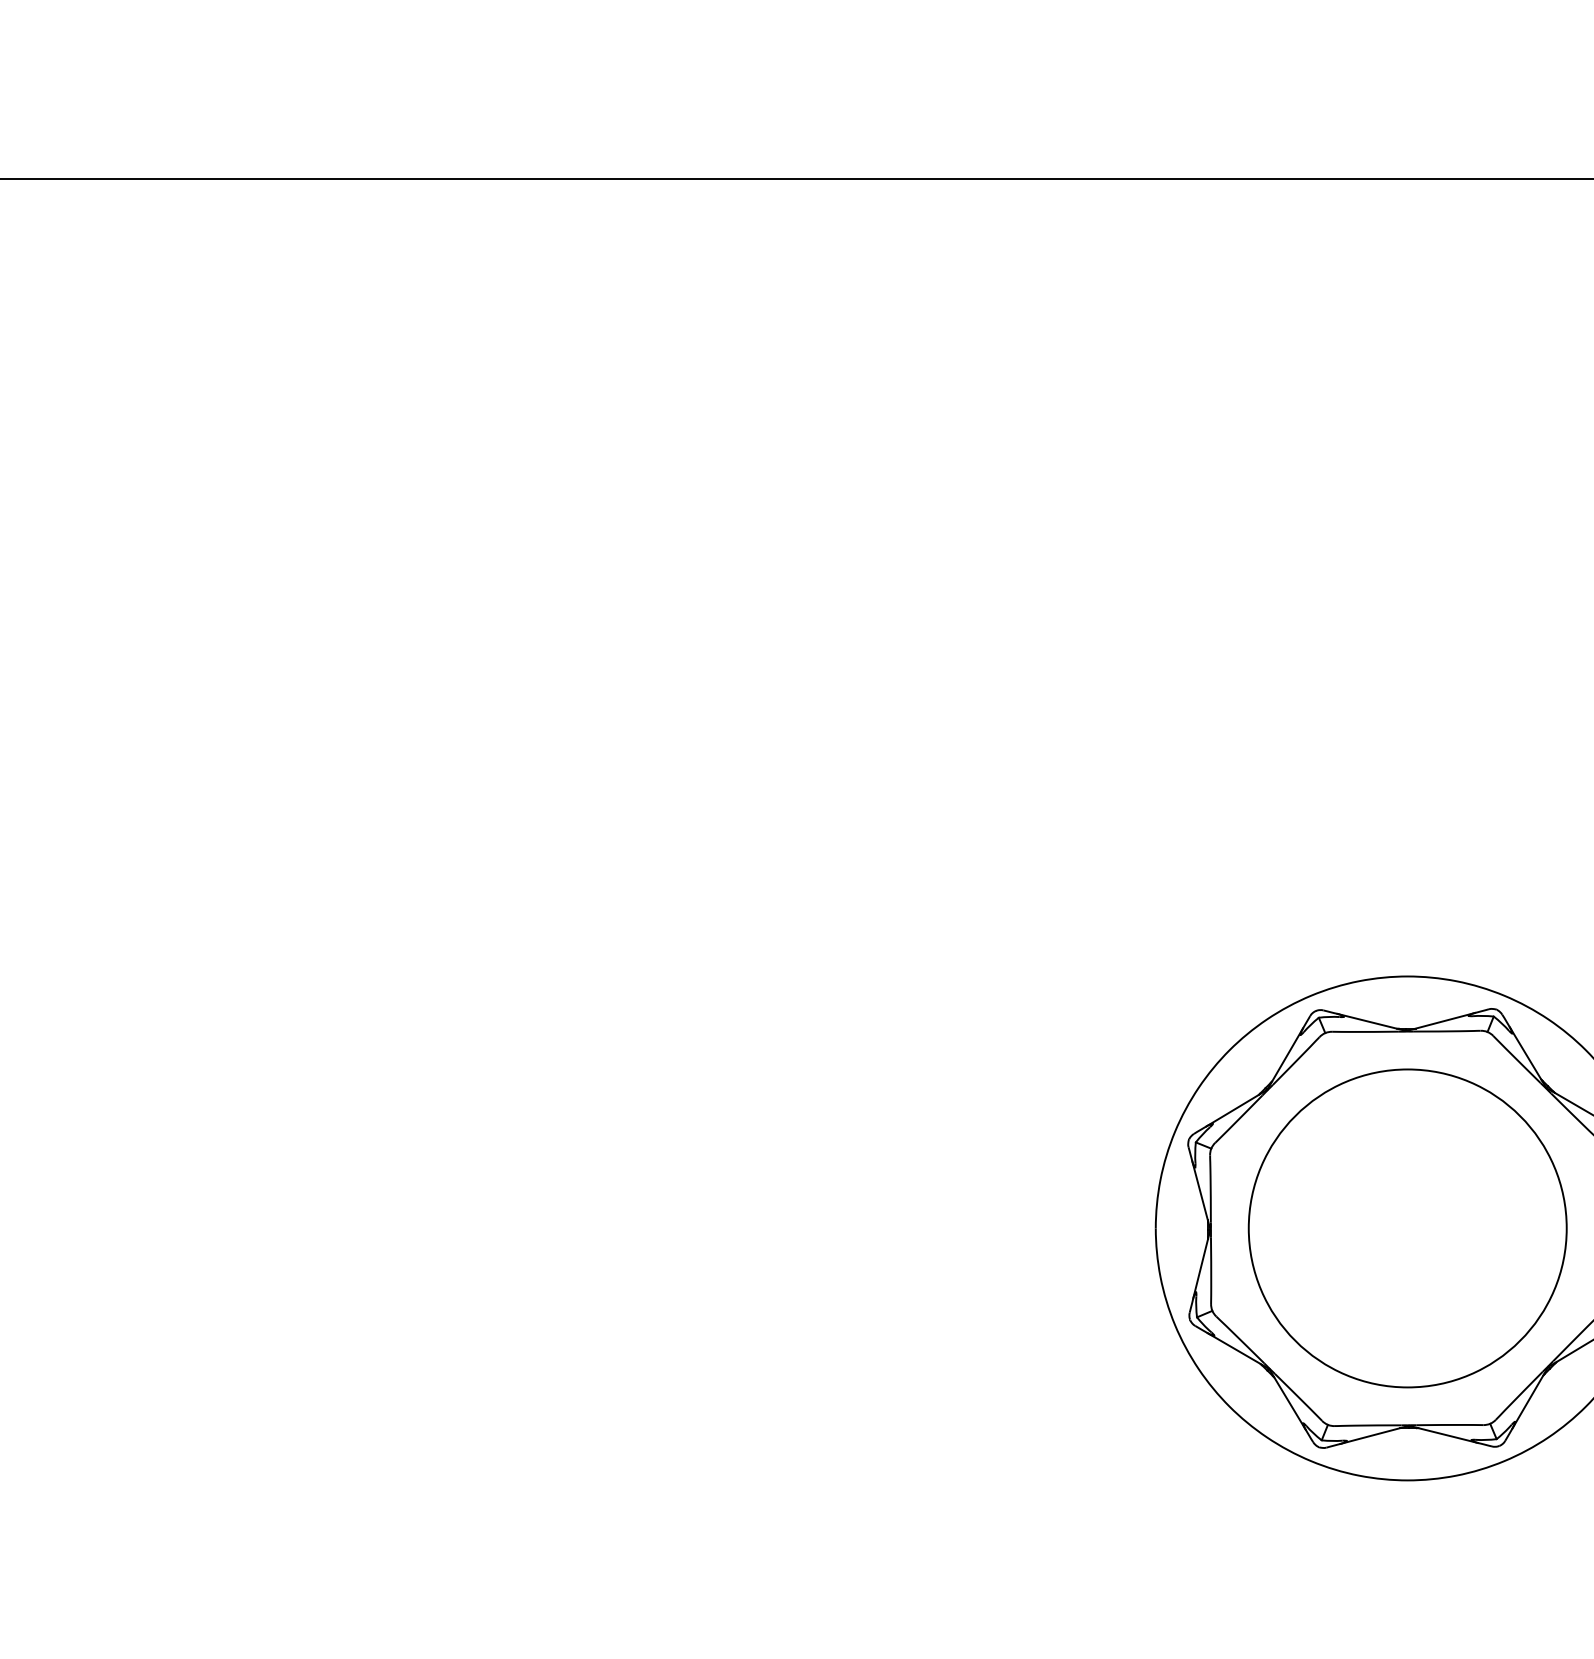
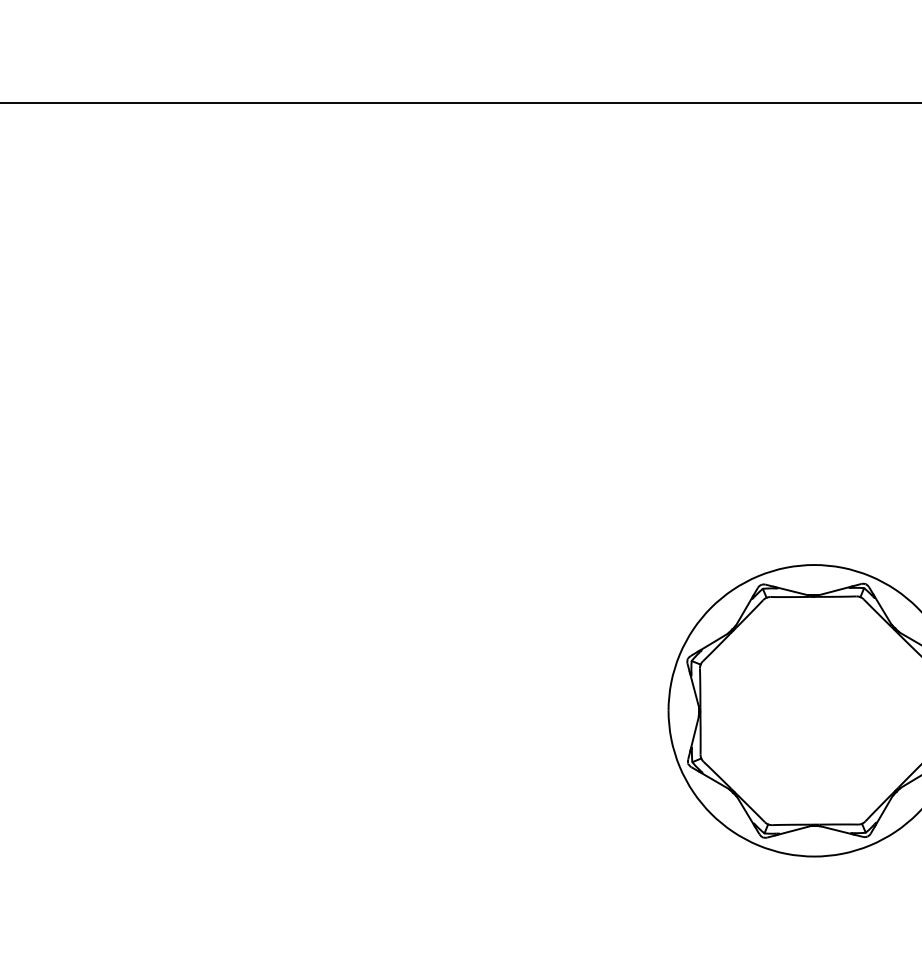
circle: (1408, 1227) -> (814, 710), removed

